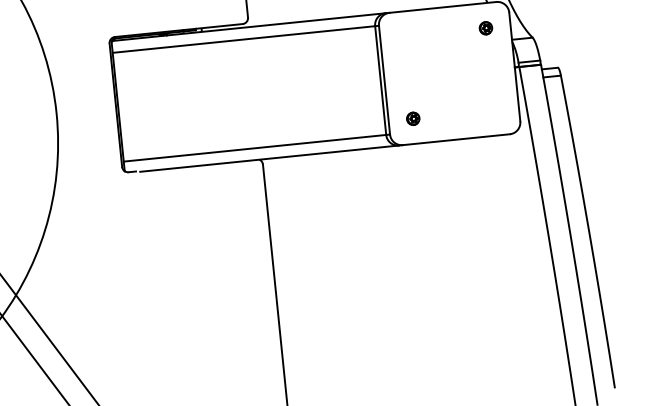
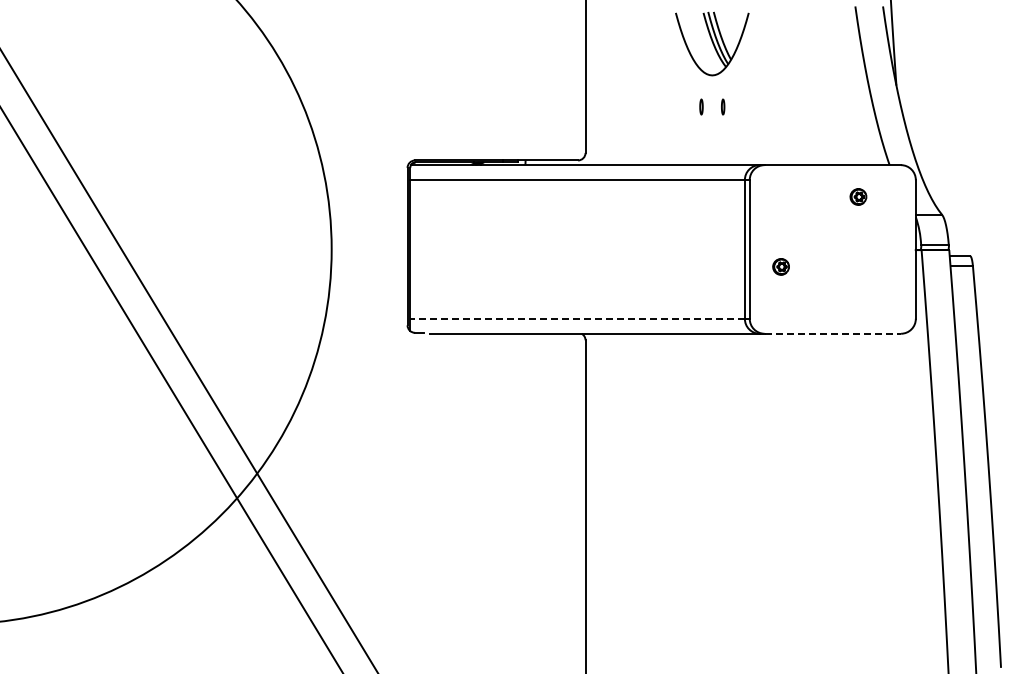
part: (485, 27) -> (858, 196), moved
part: (412, 118) -> (780, 266), moved
line: (456, 139) -> (833, 333), solid -> dashed
line: (254, 148) -> (577, 318), solid -> dashed

